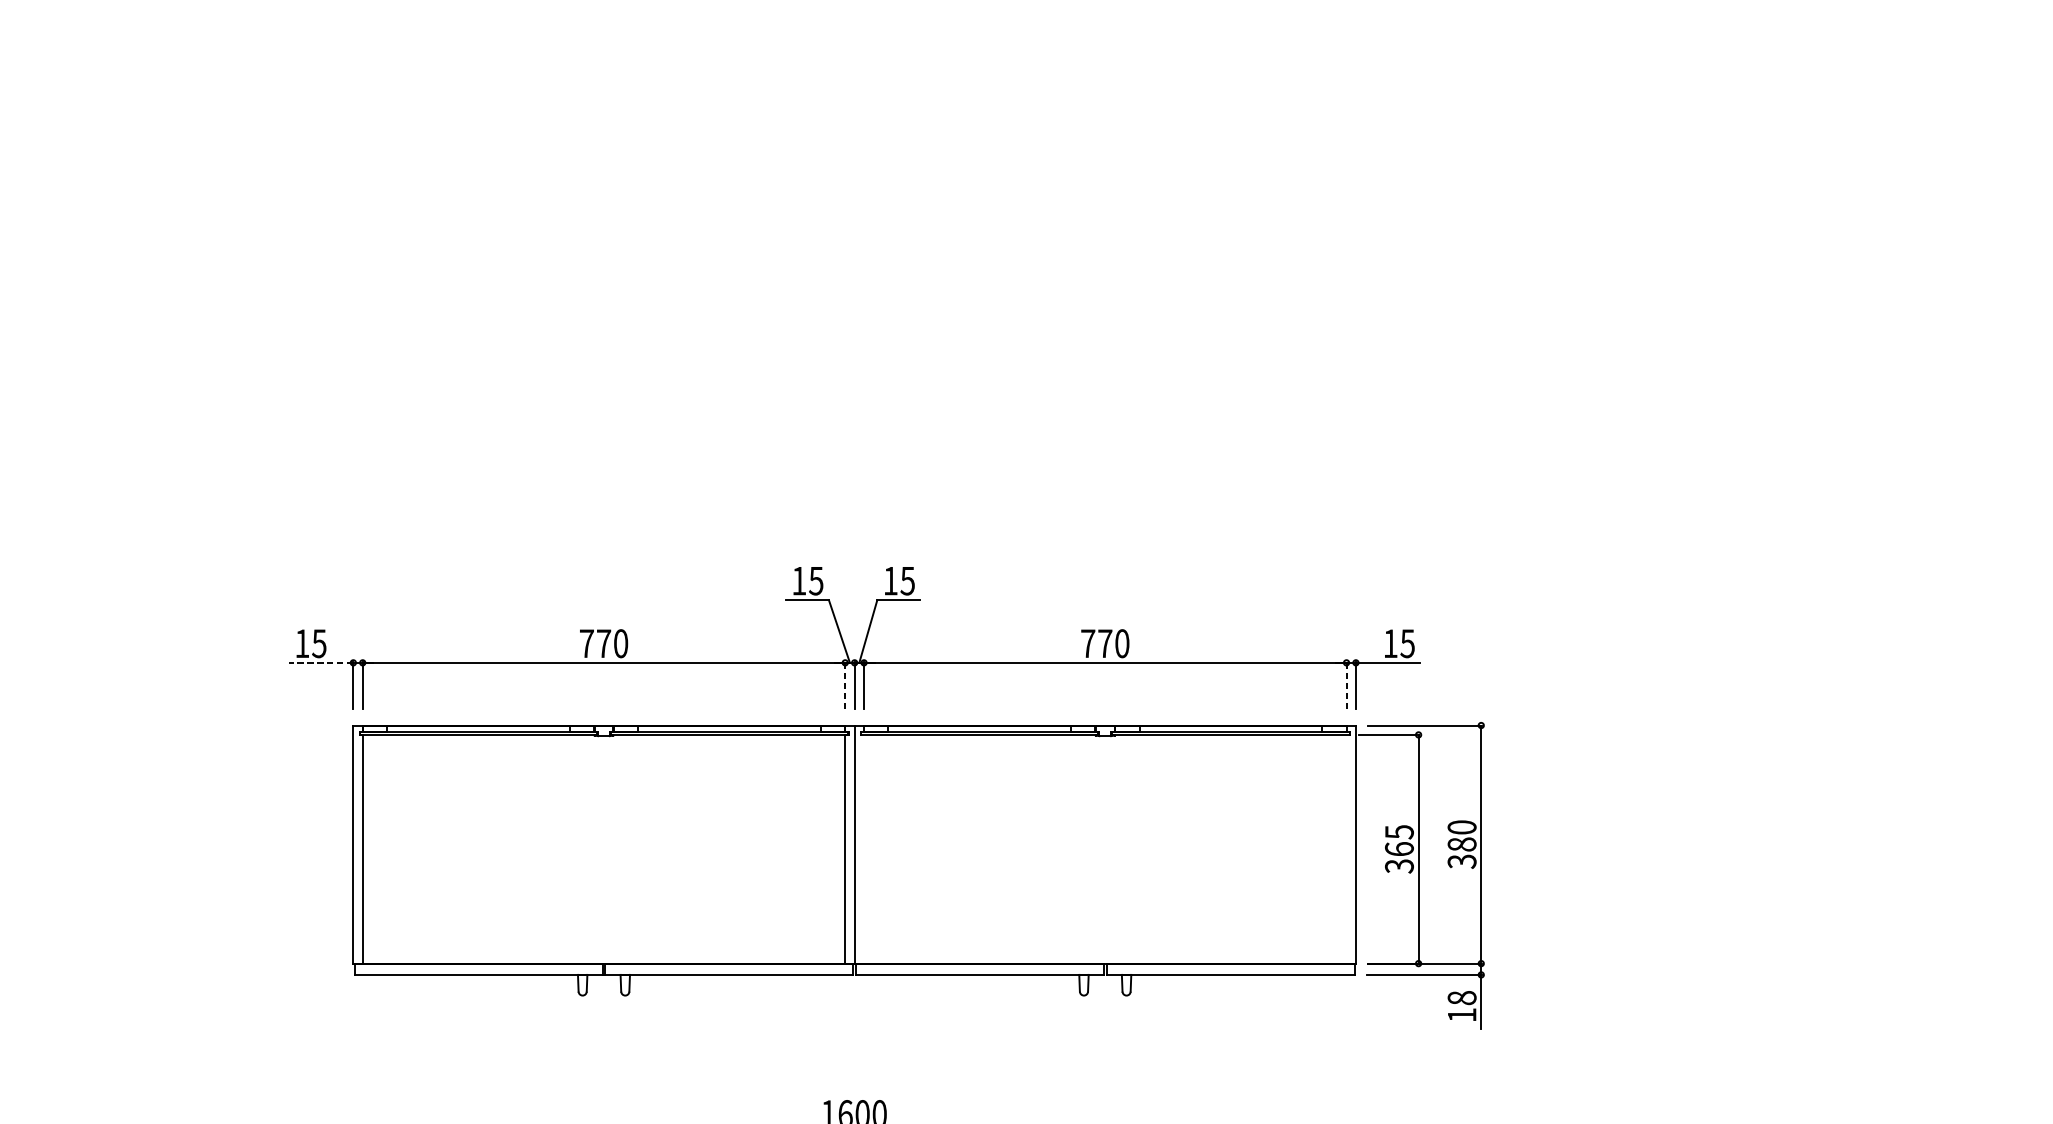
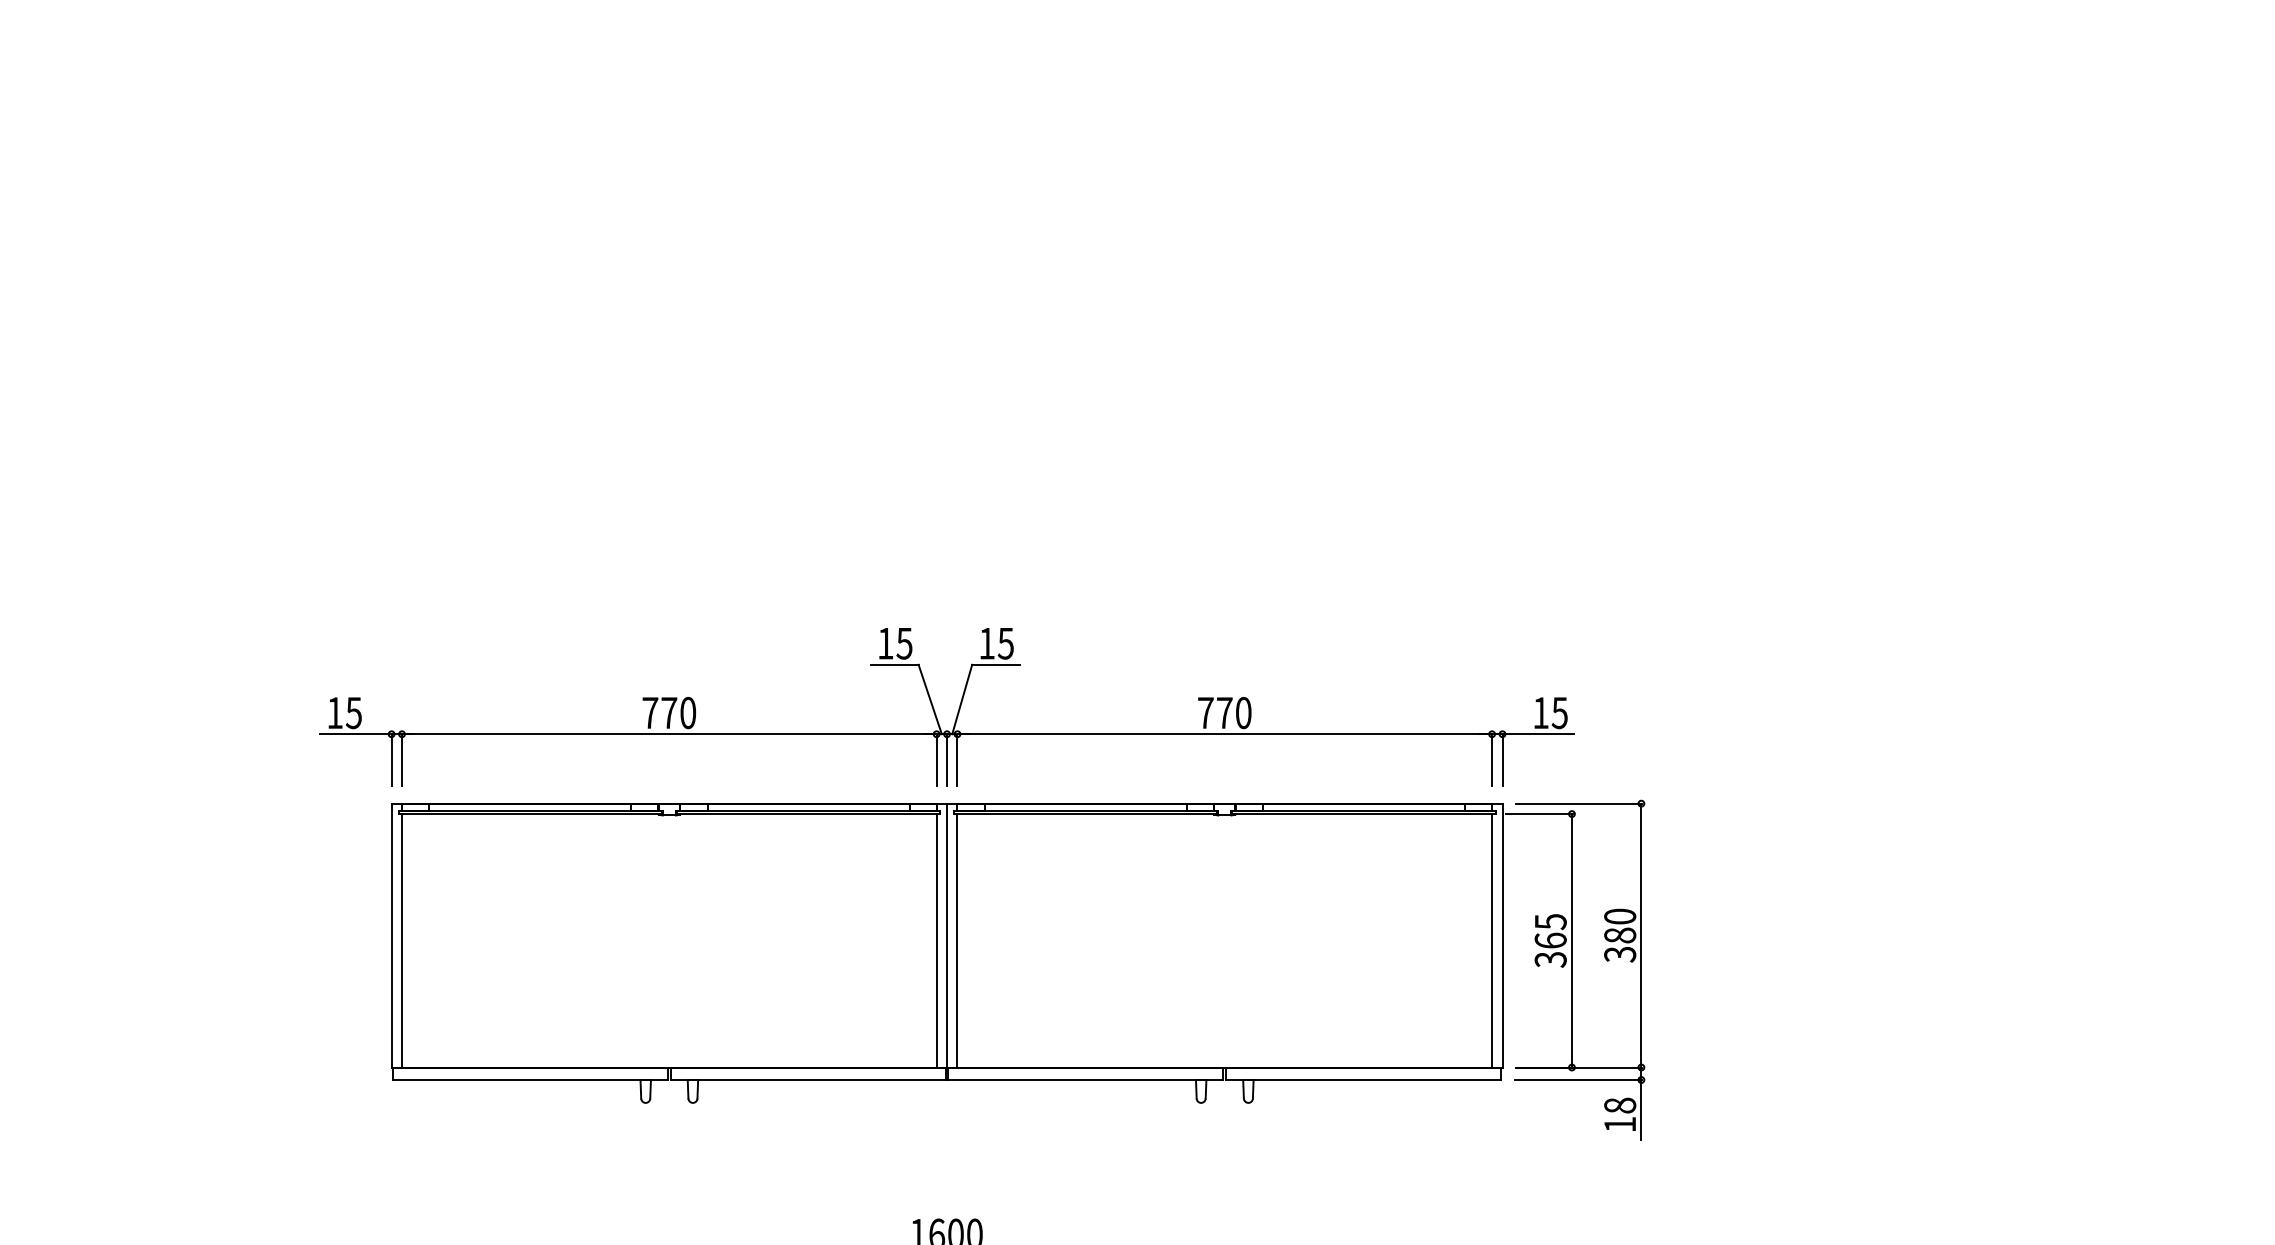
line: (320, 663) -> (355, 734), dashed -> solid
line: (845, 685) -> (936, 759), dashed -> solid
line: (1346, 685) -> (1492, 759), dashed -> solid
line: (864, 848) -> (957, 940), added
line: (1346, 848) -> (1492, 940), added

